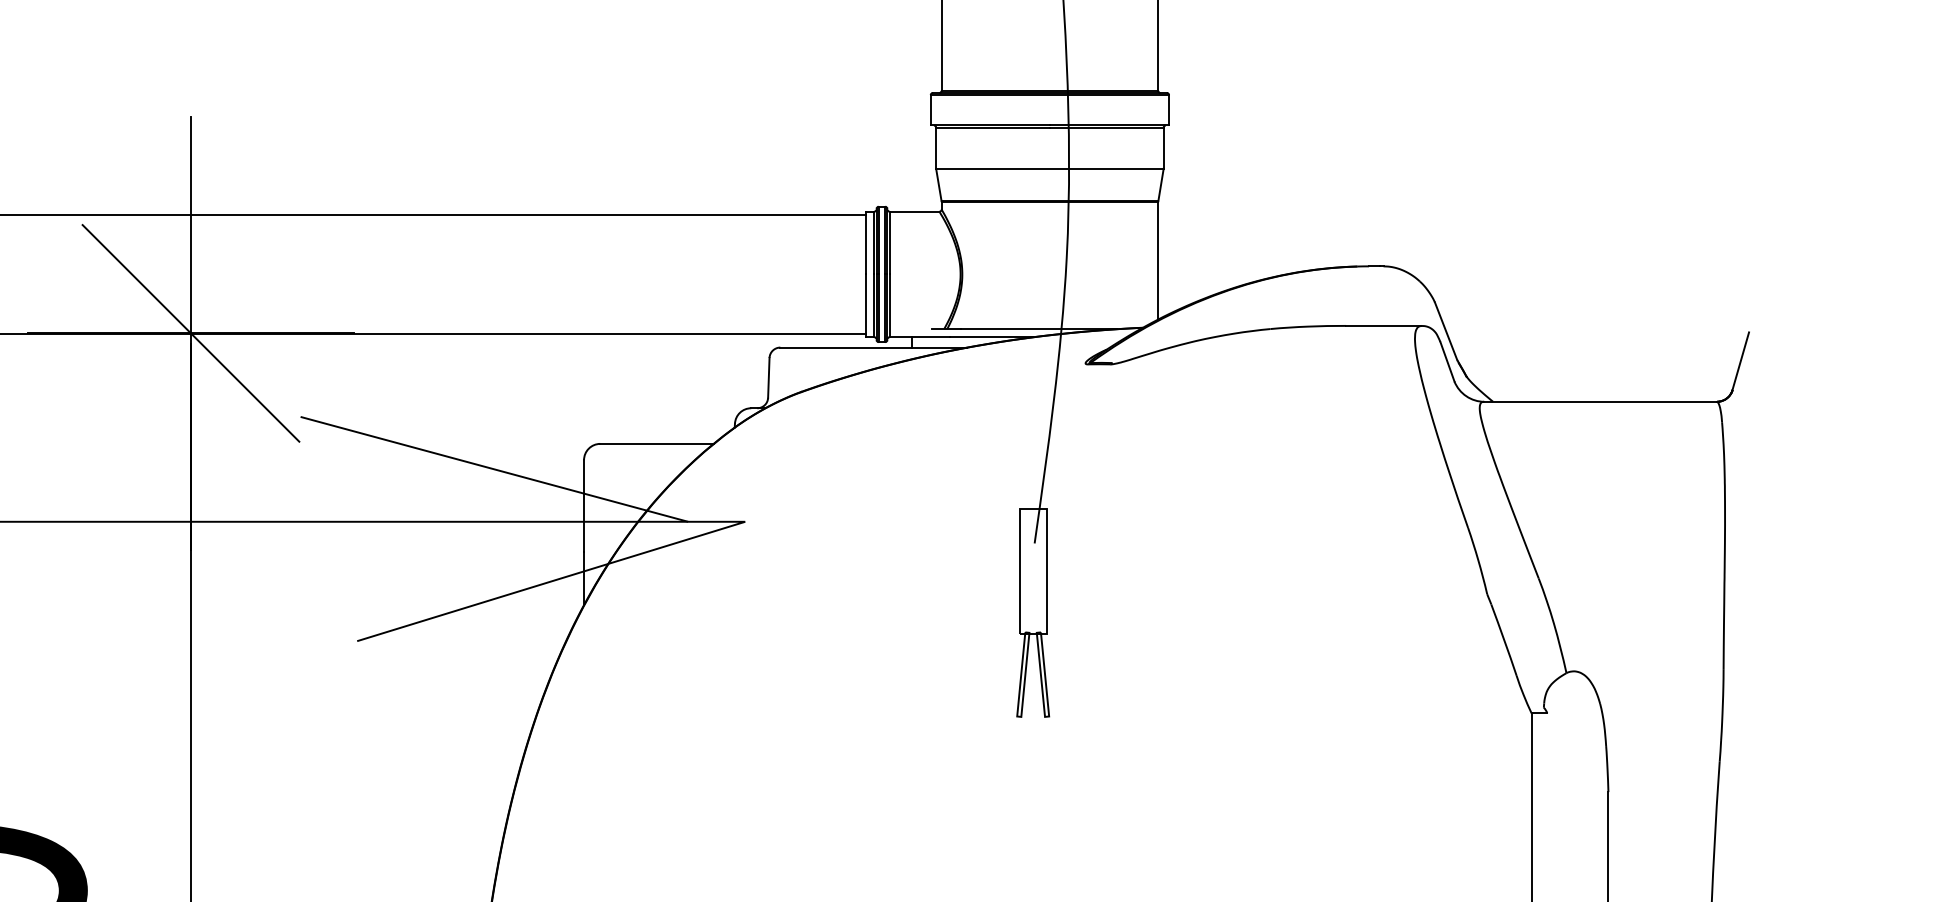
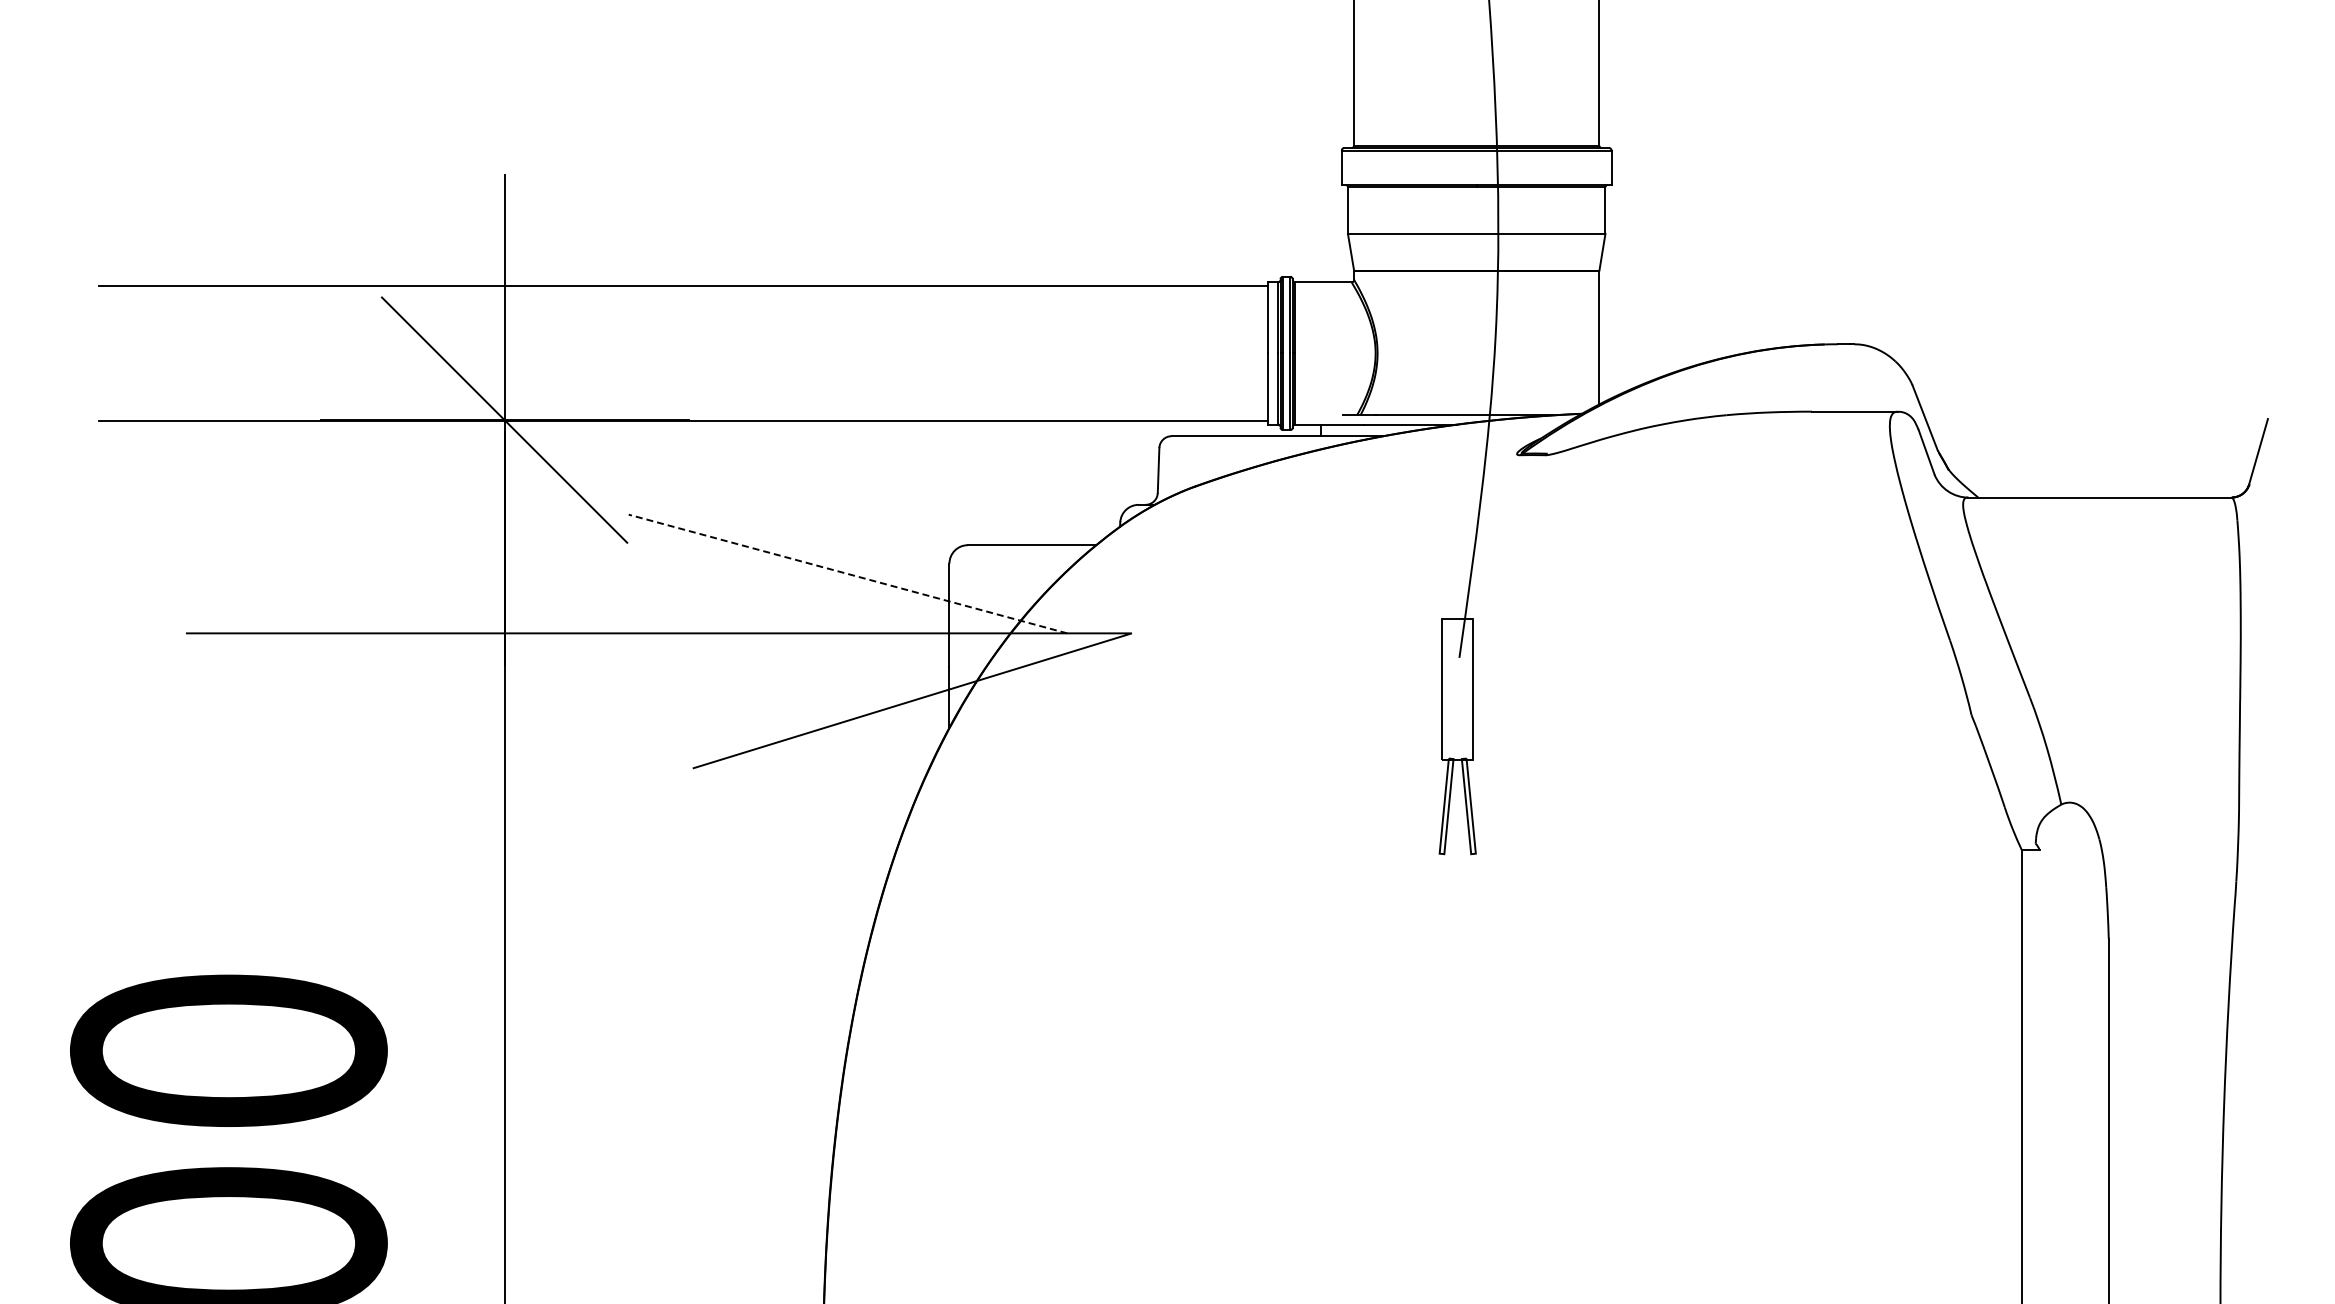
line: (493, 468) -> (847, 573), solid -> dashed

